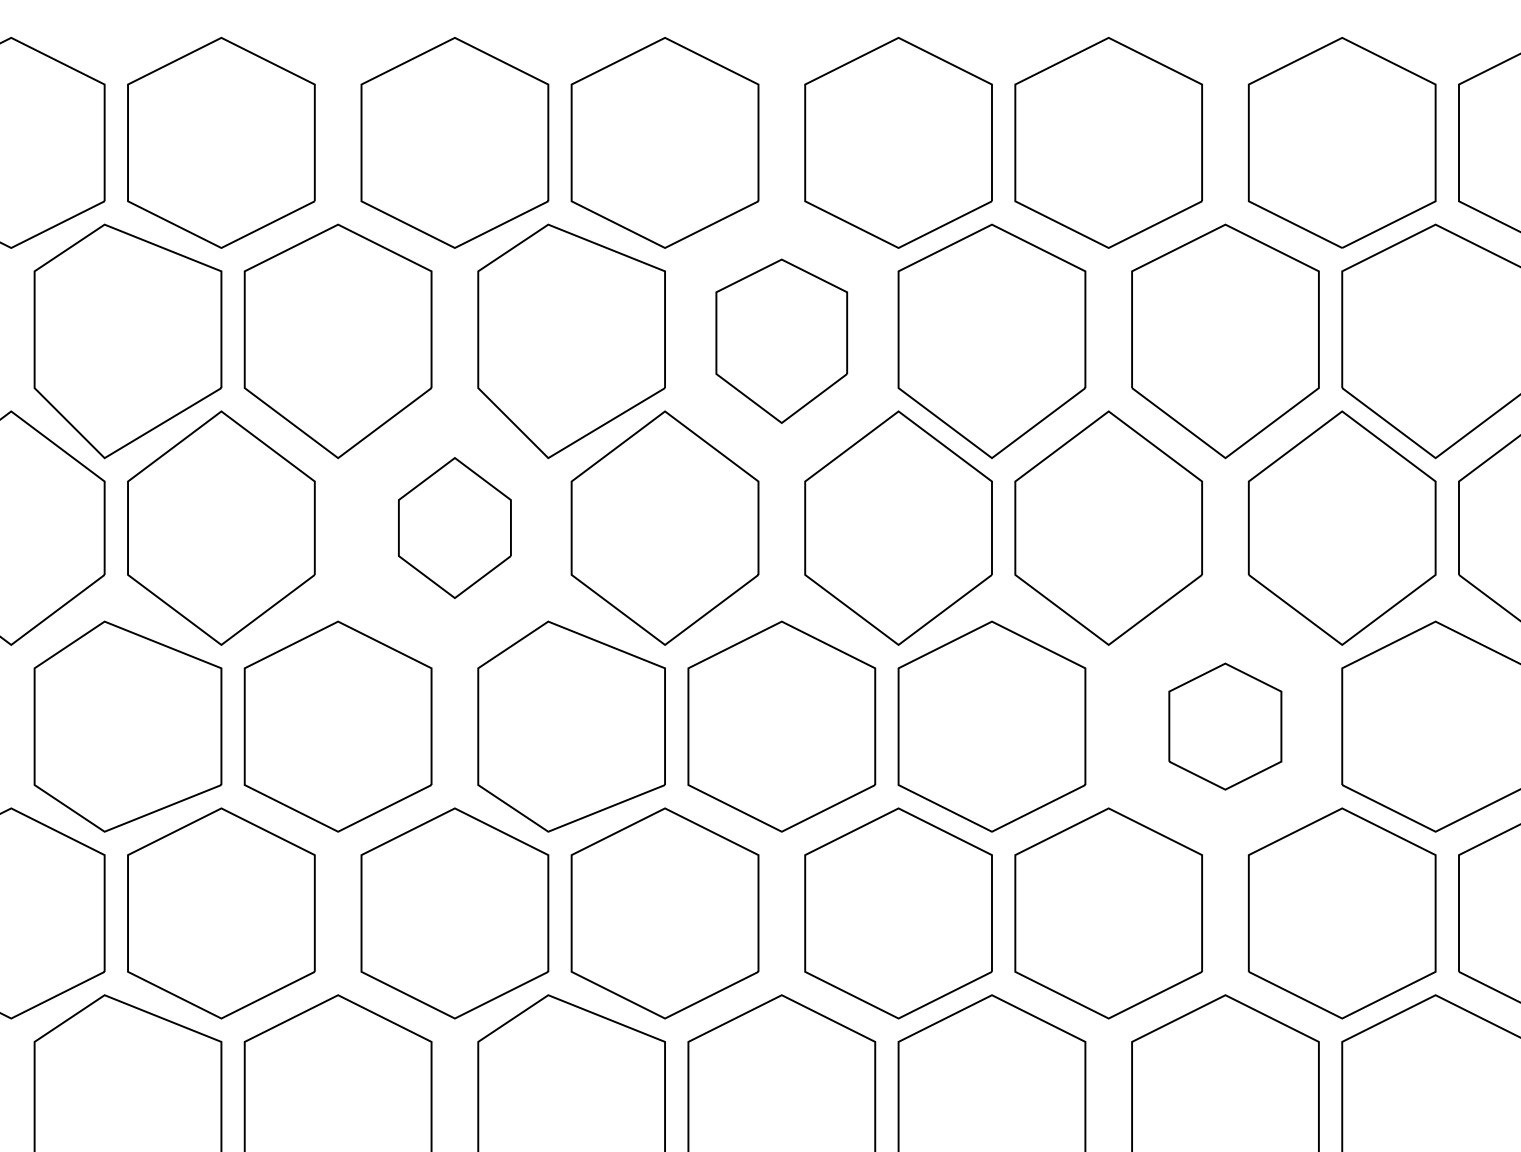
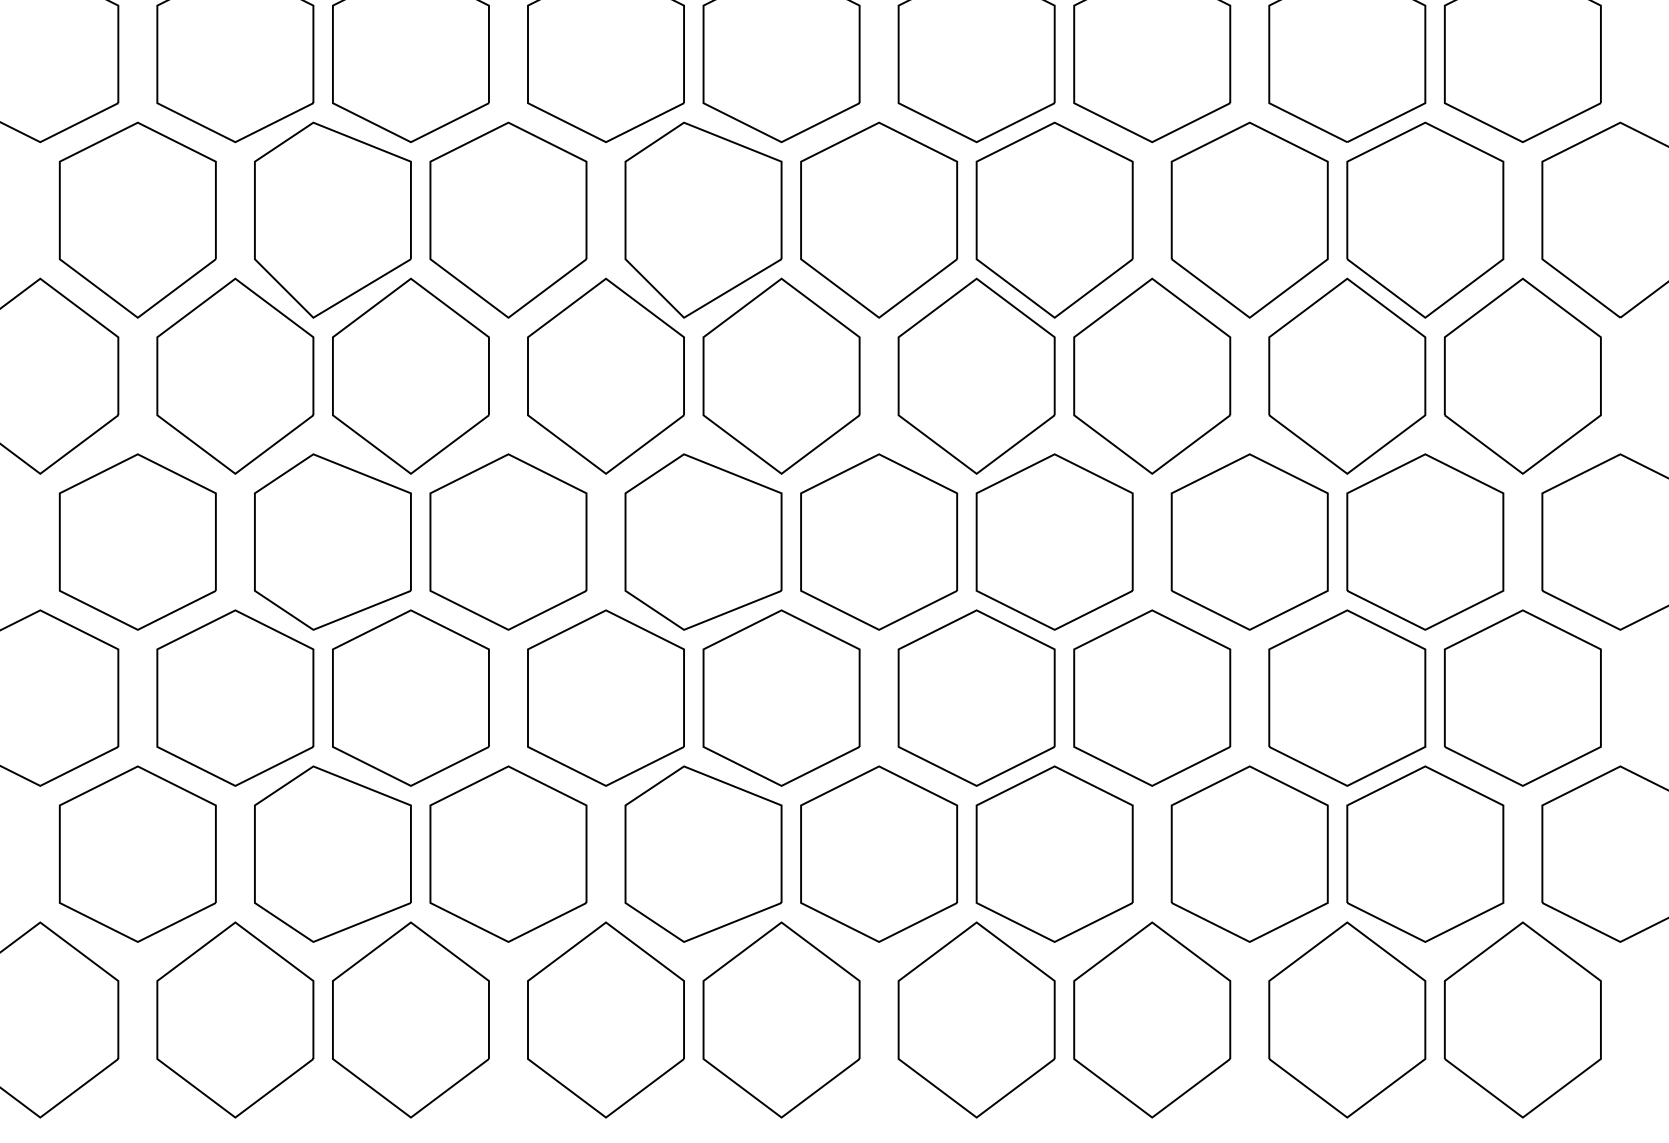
part: (781, 340) -> (878, 219), size x1.43
part: (454, 527) -> (605, 375), size x1.67
part: (1225, 725) -> (1249, 541), size x1.67

